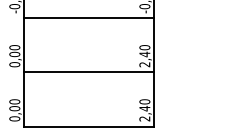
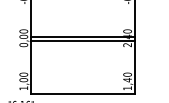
line: (88, 18) -> (82, 41), moved
line: (88, 72) -> (82, 36), moved
text: (14, 118) -> (23, 88), 0,00 -> 1,00
text: (144, 118) -> (127, 88), 2,40 -> 1,40

